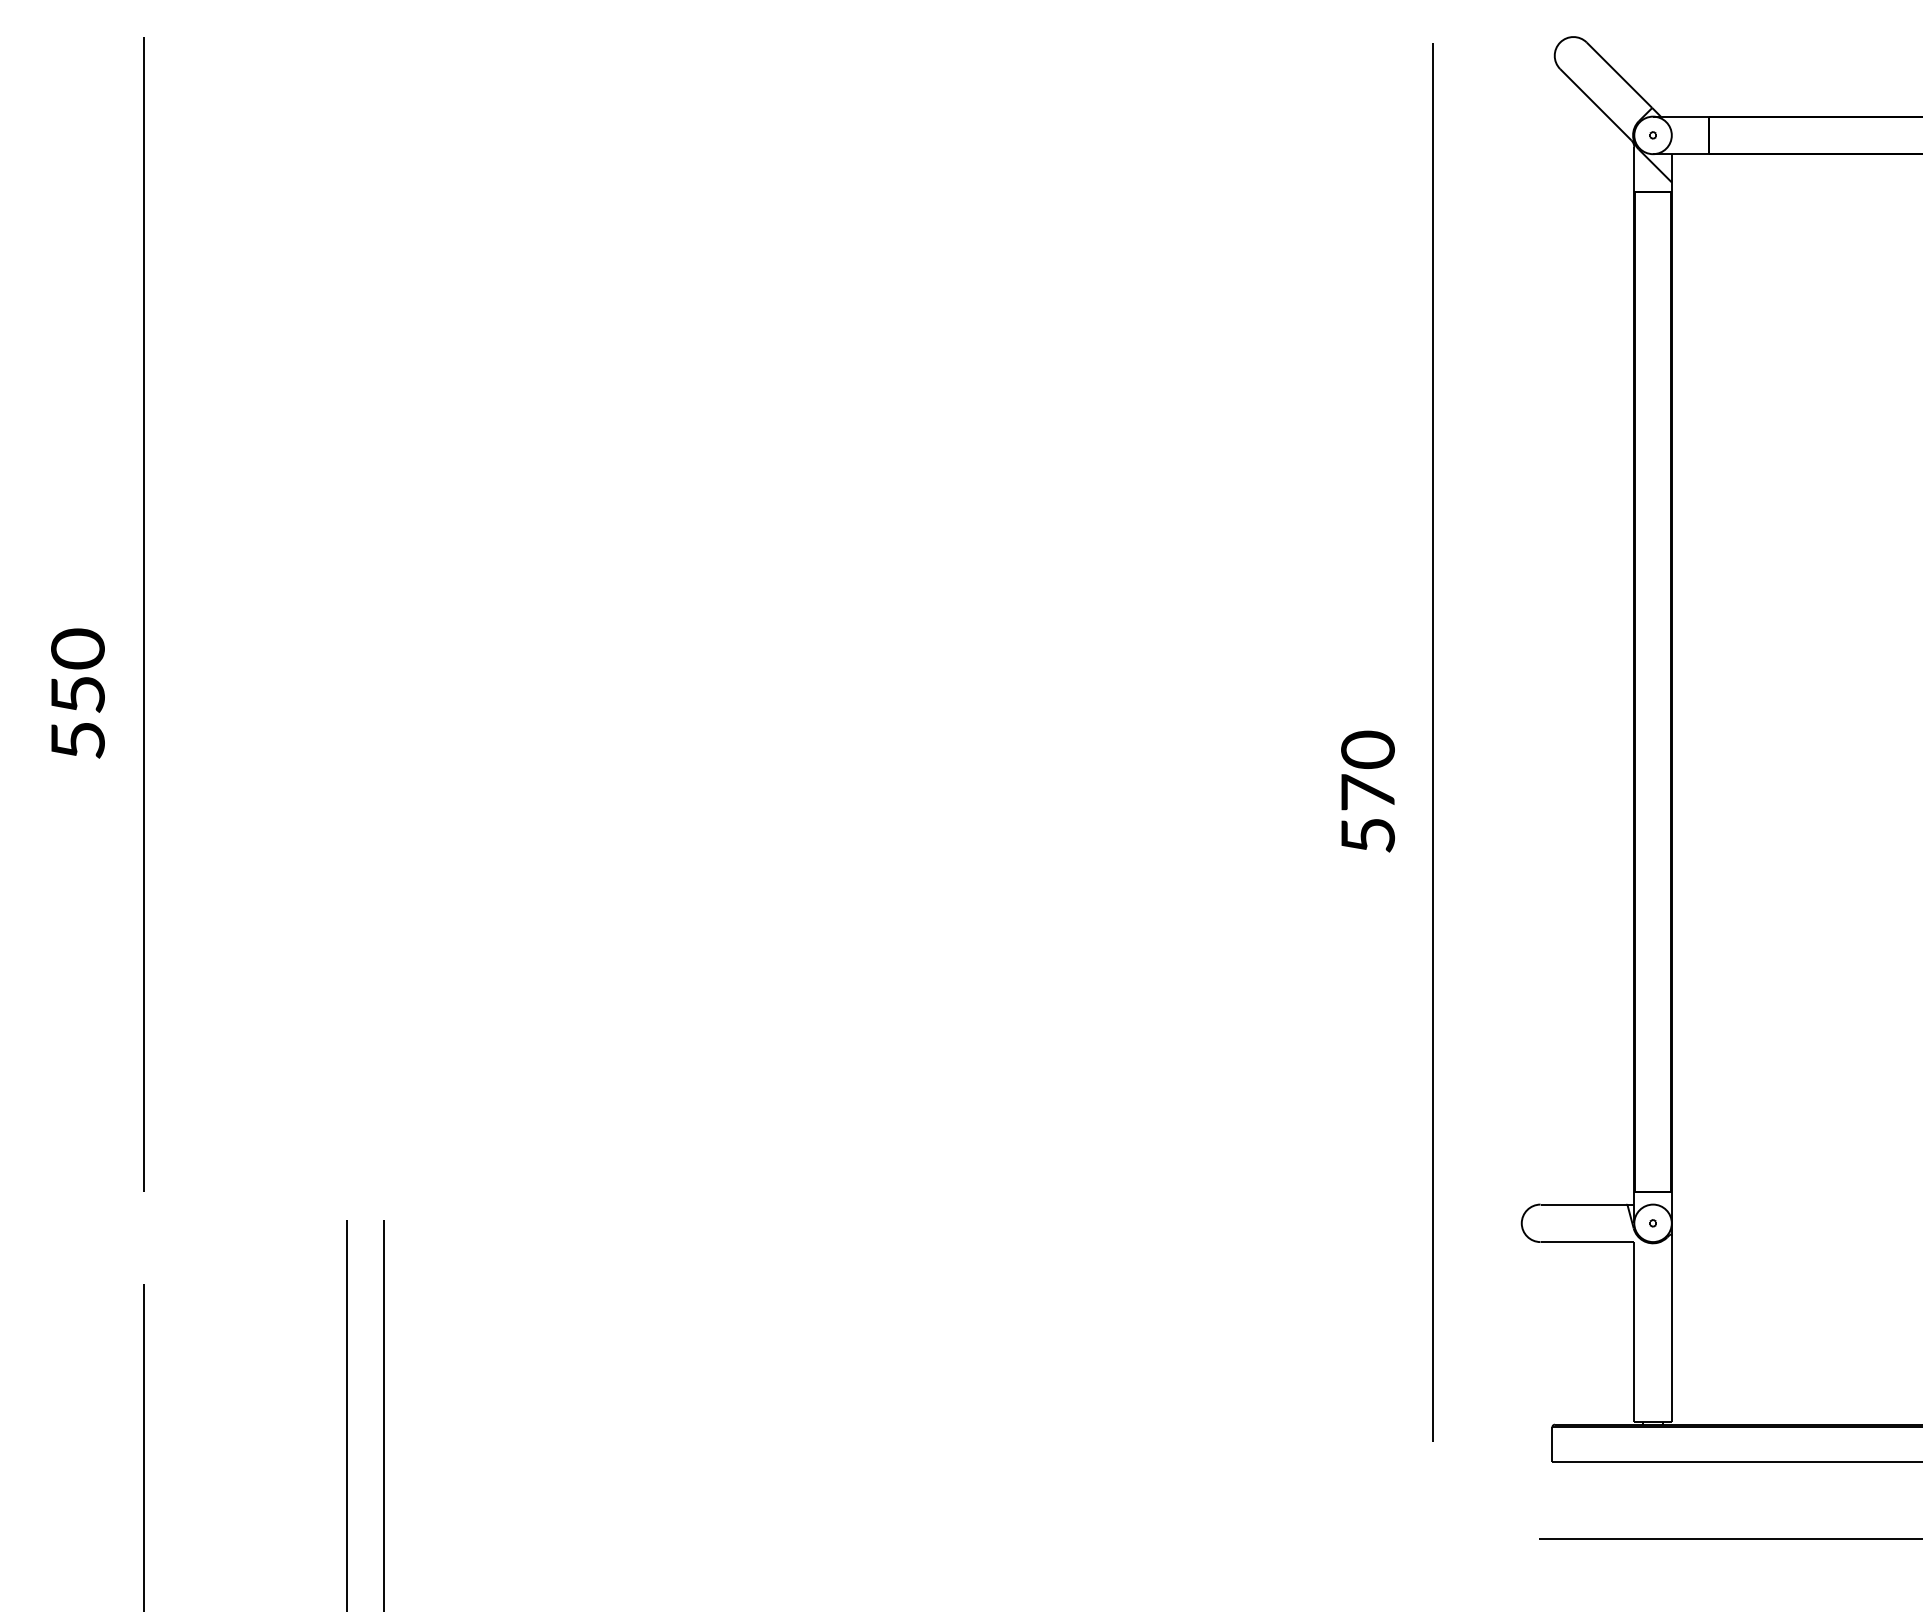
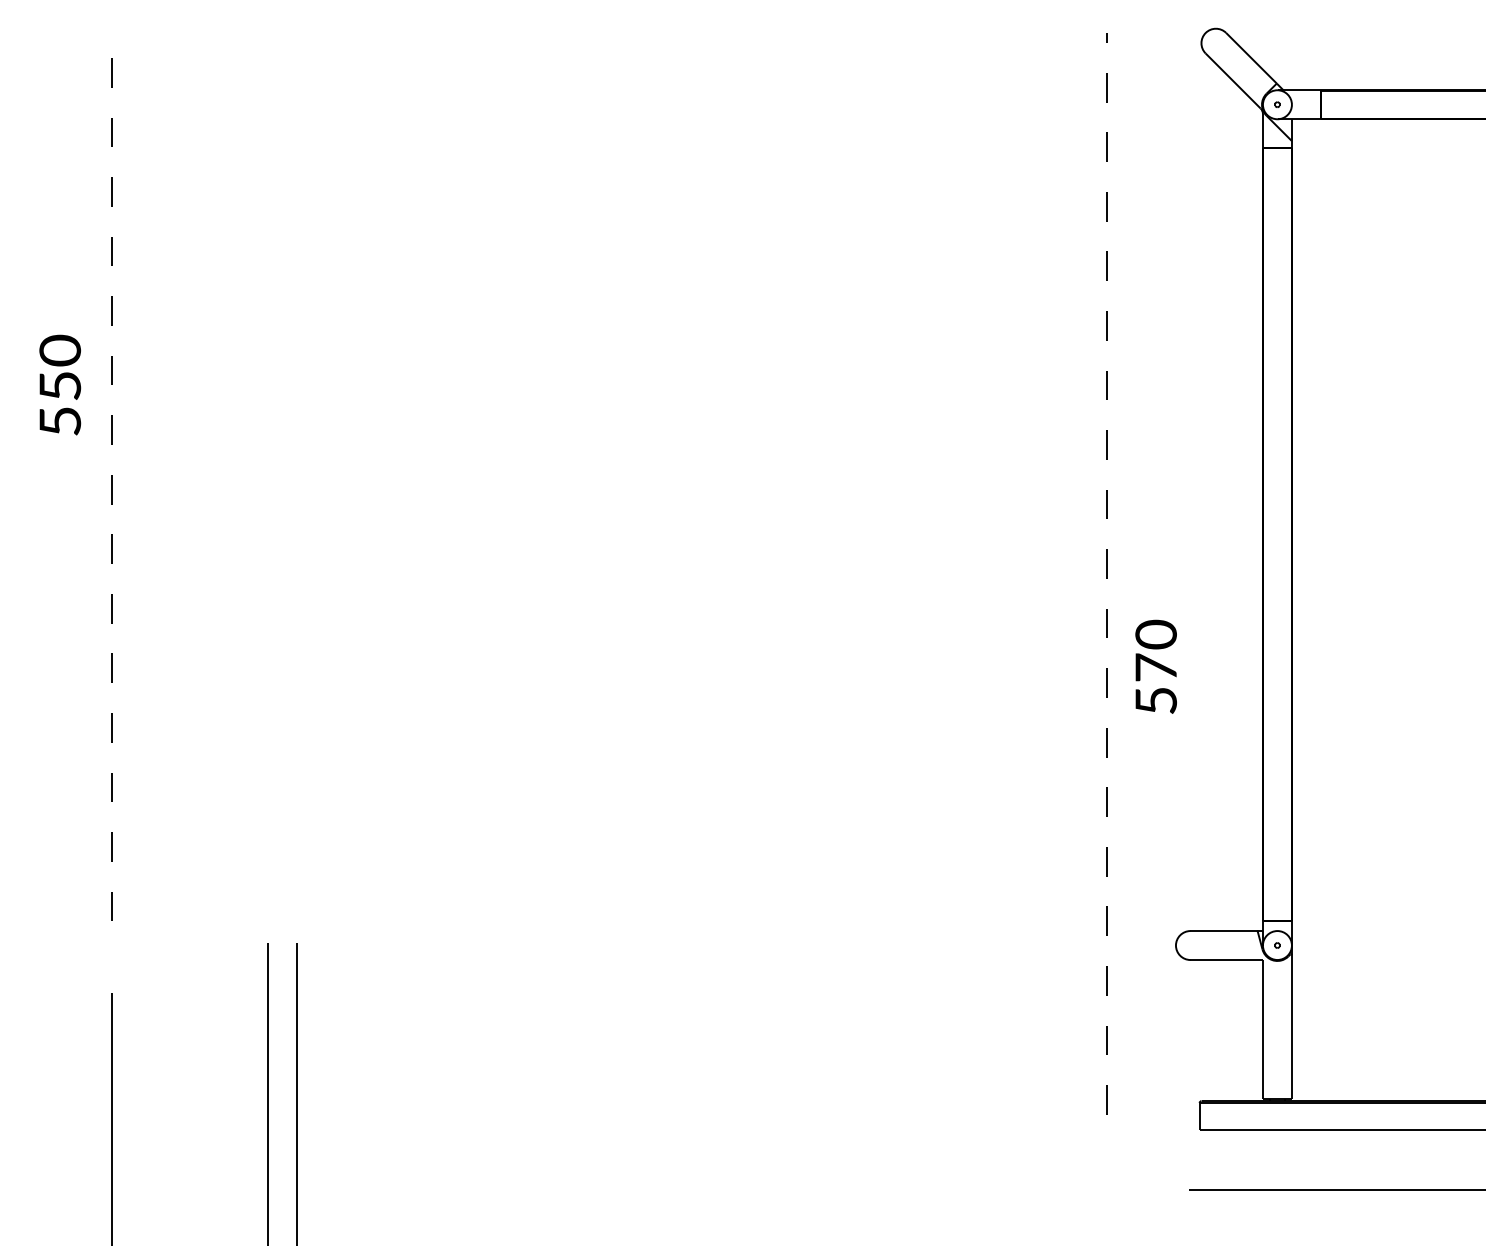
line: (144, 613) -> (111, 474), solid -> dashed
text: (78, 692) -> (60, 384), moved
line: (1433, 741) -> (1107, 573), solid -> dashed
text: (1367, 791) -> (1155, 666), moved

